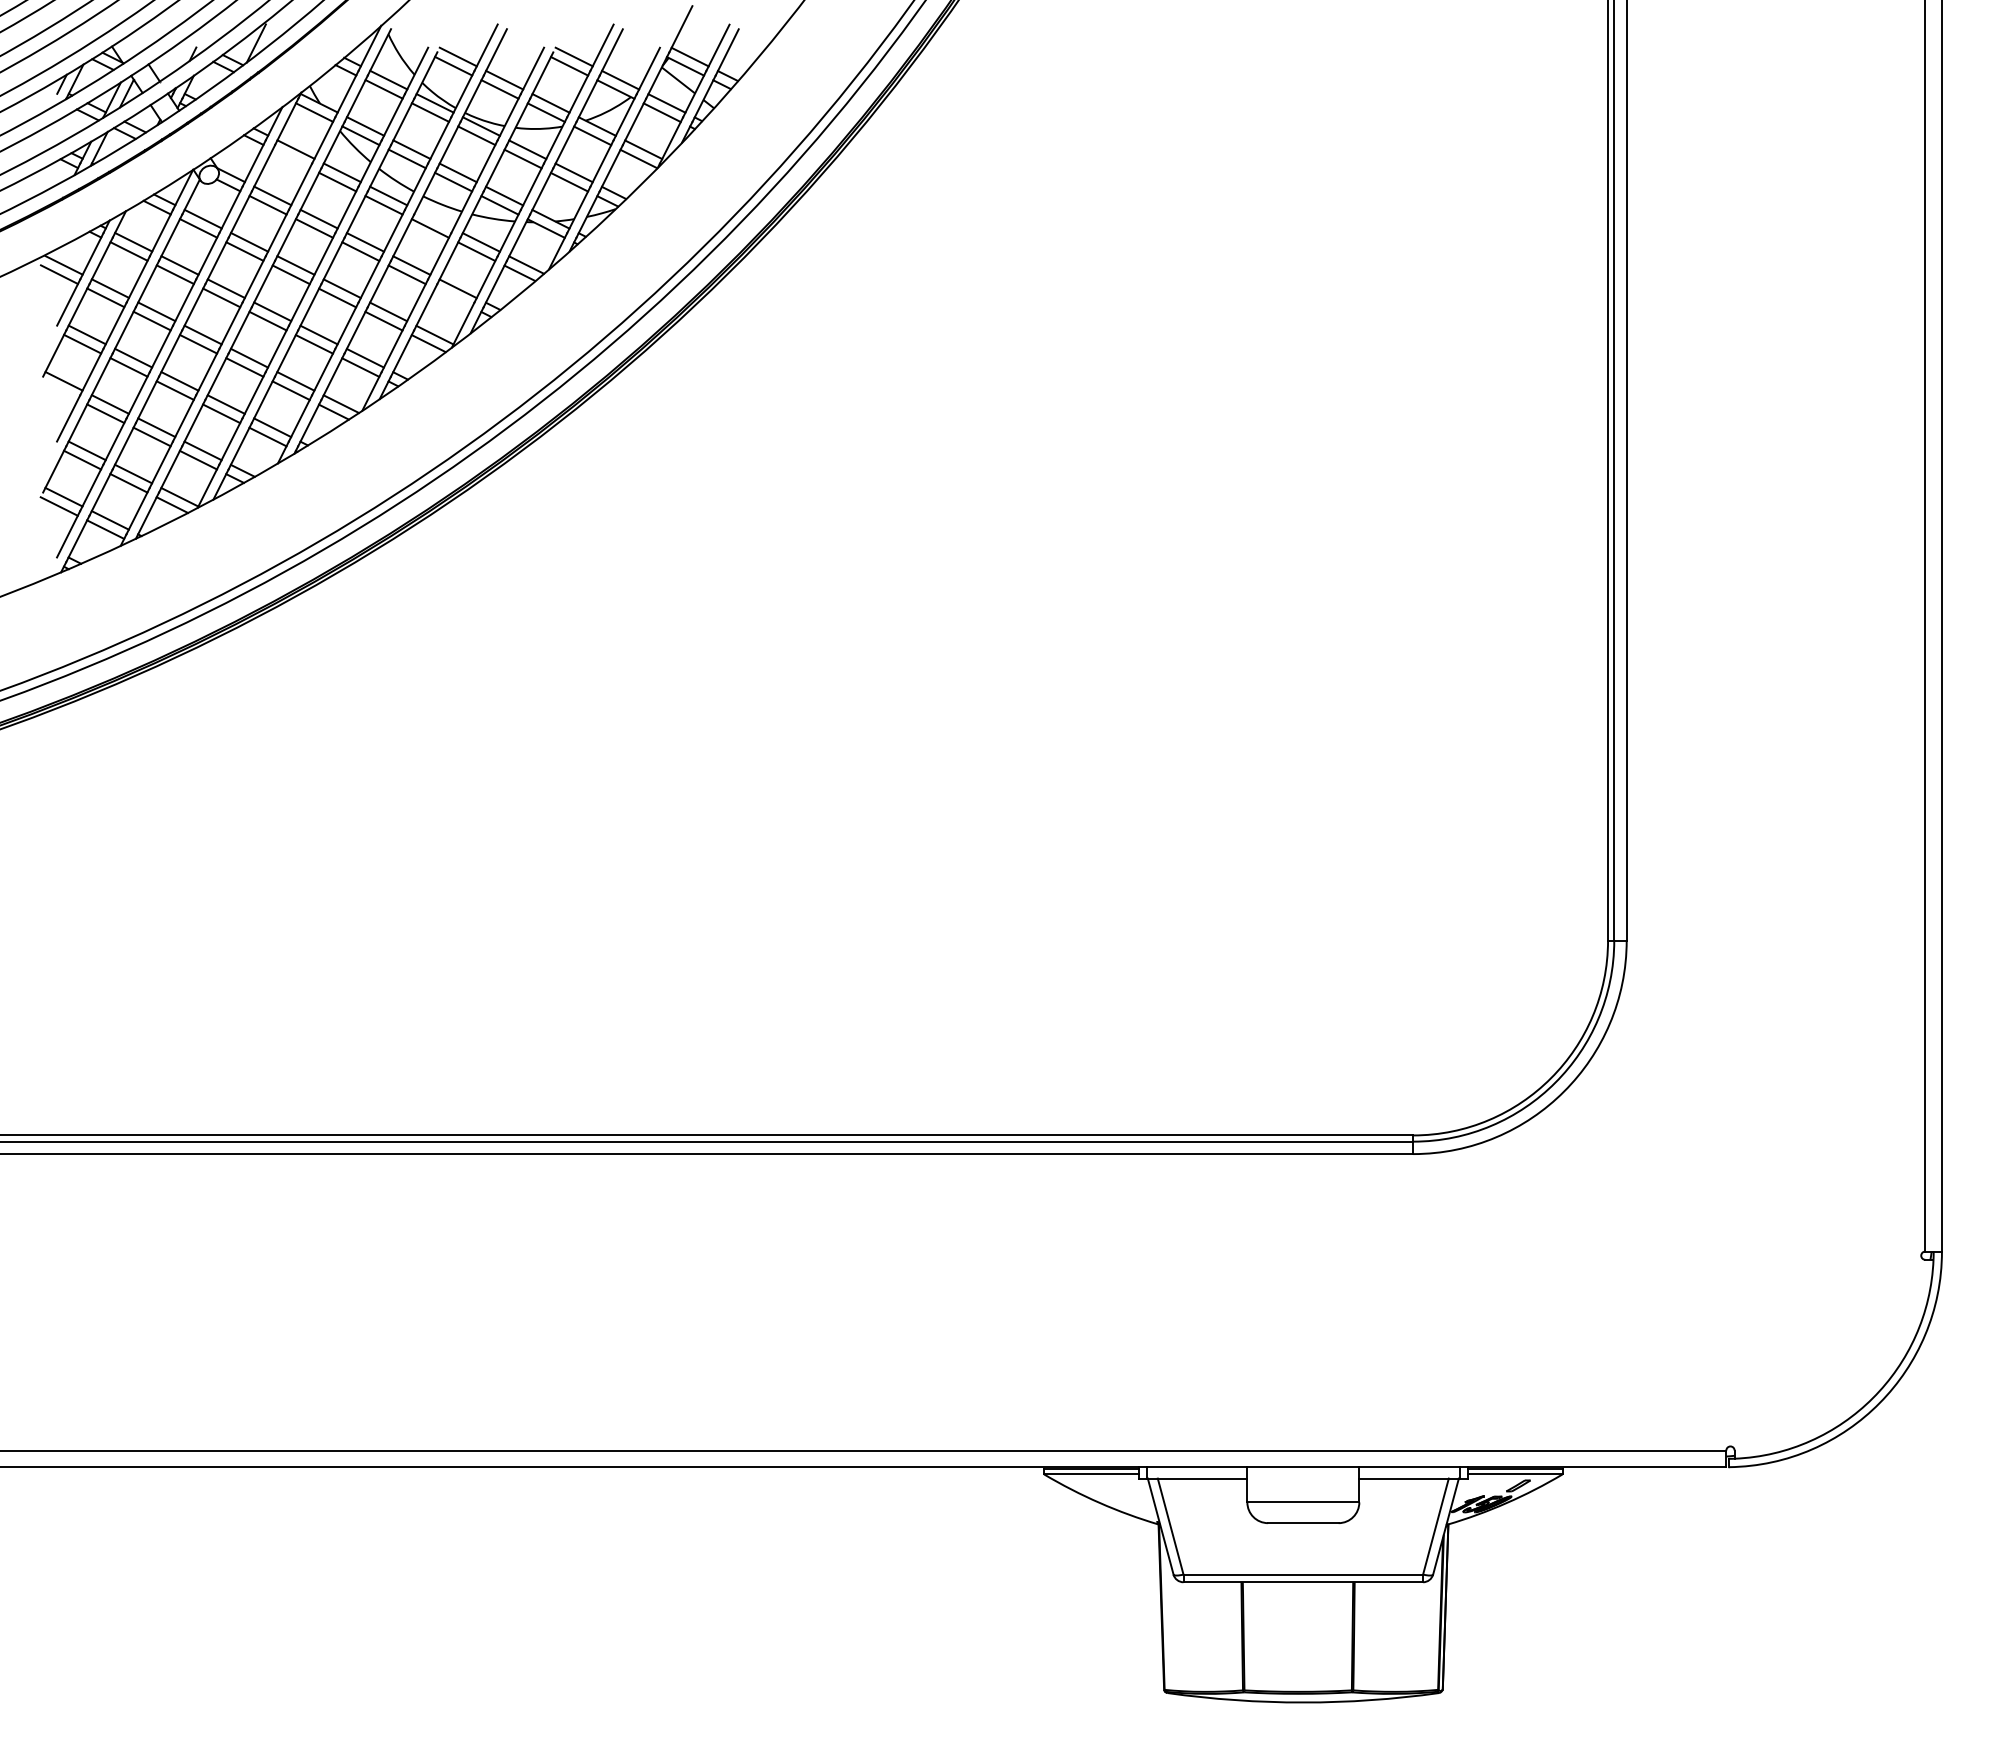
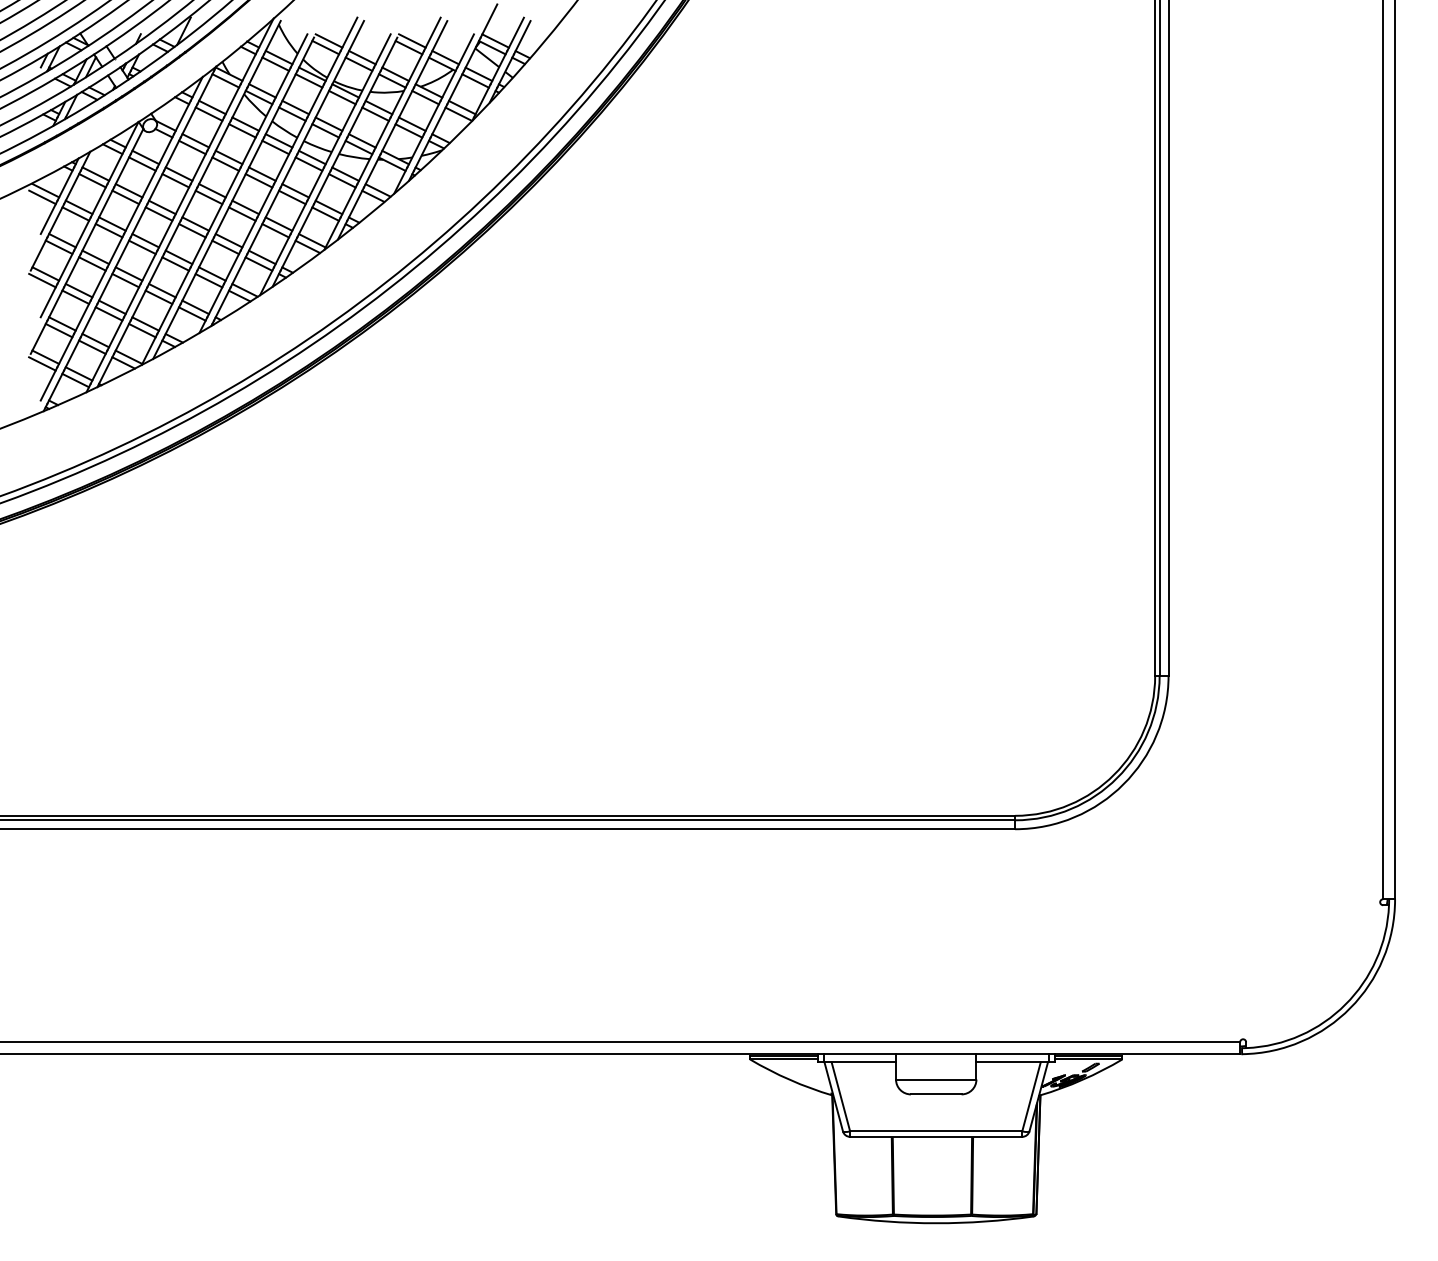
line: (290, 158) -> (208, 113), added
line: (434, 218) -> (311, 157), added
line: (453, 297) -> (325, 213), added
line: (58, 390) -> (41, 280), added

